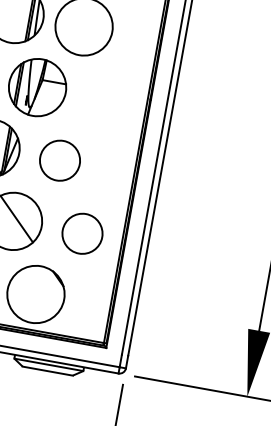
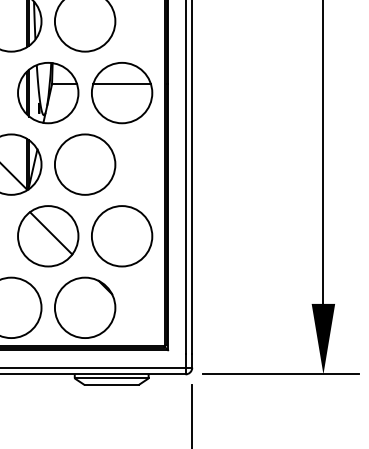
part: (106, 100) -> (122, 93), added
circle: (59, 160) -> (84, 164), size x1.43
circle: (81, 233) -> (121, 236), size x1.43

